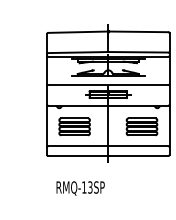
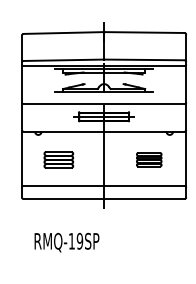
part: (74, 126) -> (58, 159), size x0.7
part: (141, 126) -> (148, 159), size x0.6
text: (90, 187) -> (80, 241), RMQ-13SP -> RMQ-19SP

